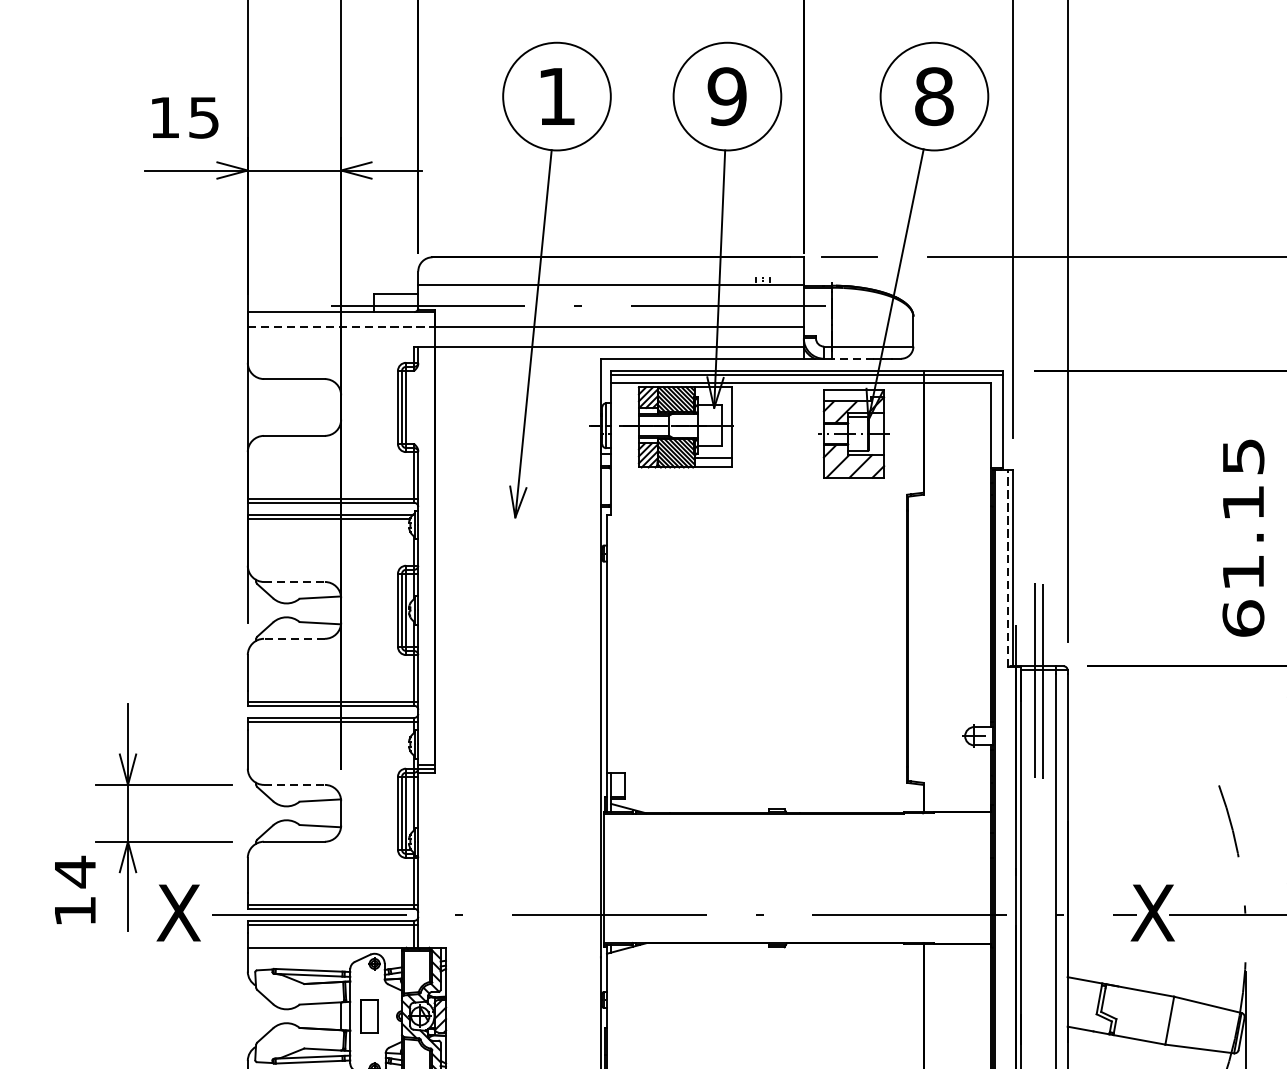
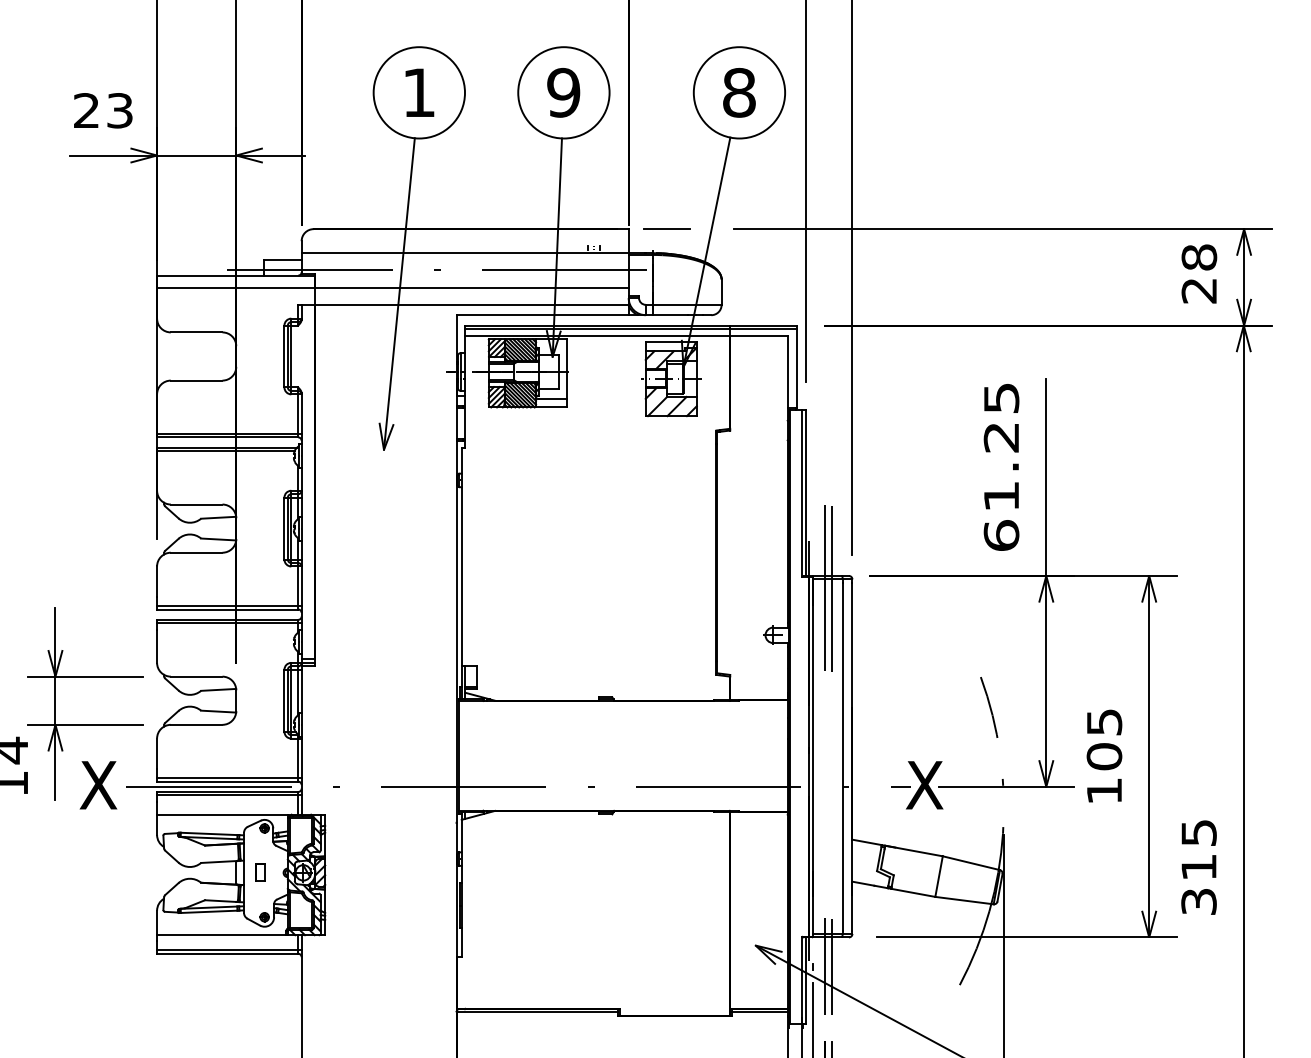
text: (184, 117) -> (103, 110), 15 -> 23
line: (341, 327) -> (236, 288), dashed -> solid
line: (853, 359) -> (670, 315), dashed -> solid
text: (1242, 502) -> (1000, 437), 61.15 -> 61.25
line: (1007, 567) -> (801, 492), dashed -> solid
line: (294, 581) -> (196, 504), dashed -> solid
line: (294, 638) -> (196, 552), dashed -> solid
line: (294, 784) -> (196, 676), dashed -> solid
part: (369, 1015) -> (260, 872), size x0.62

